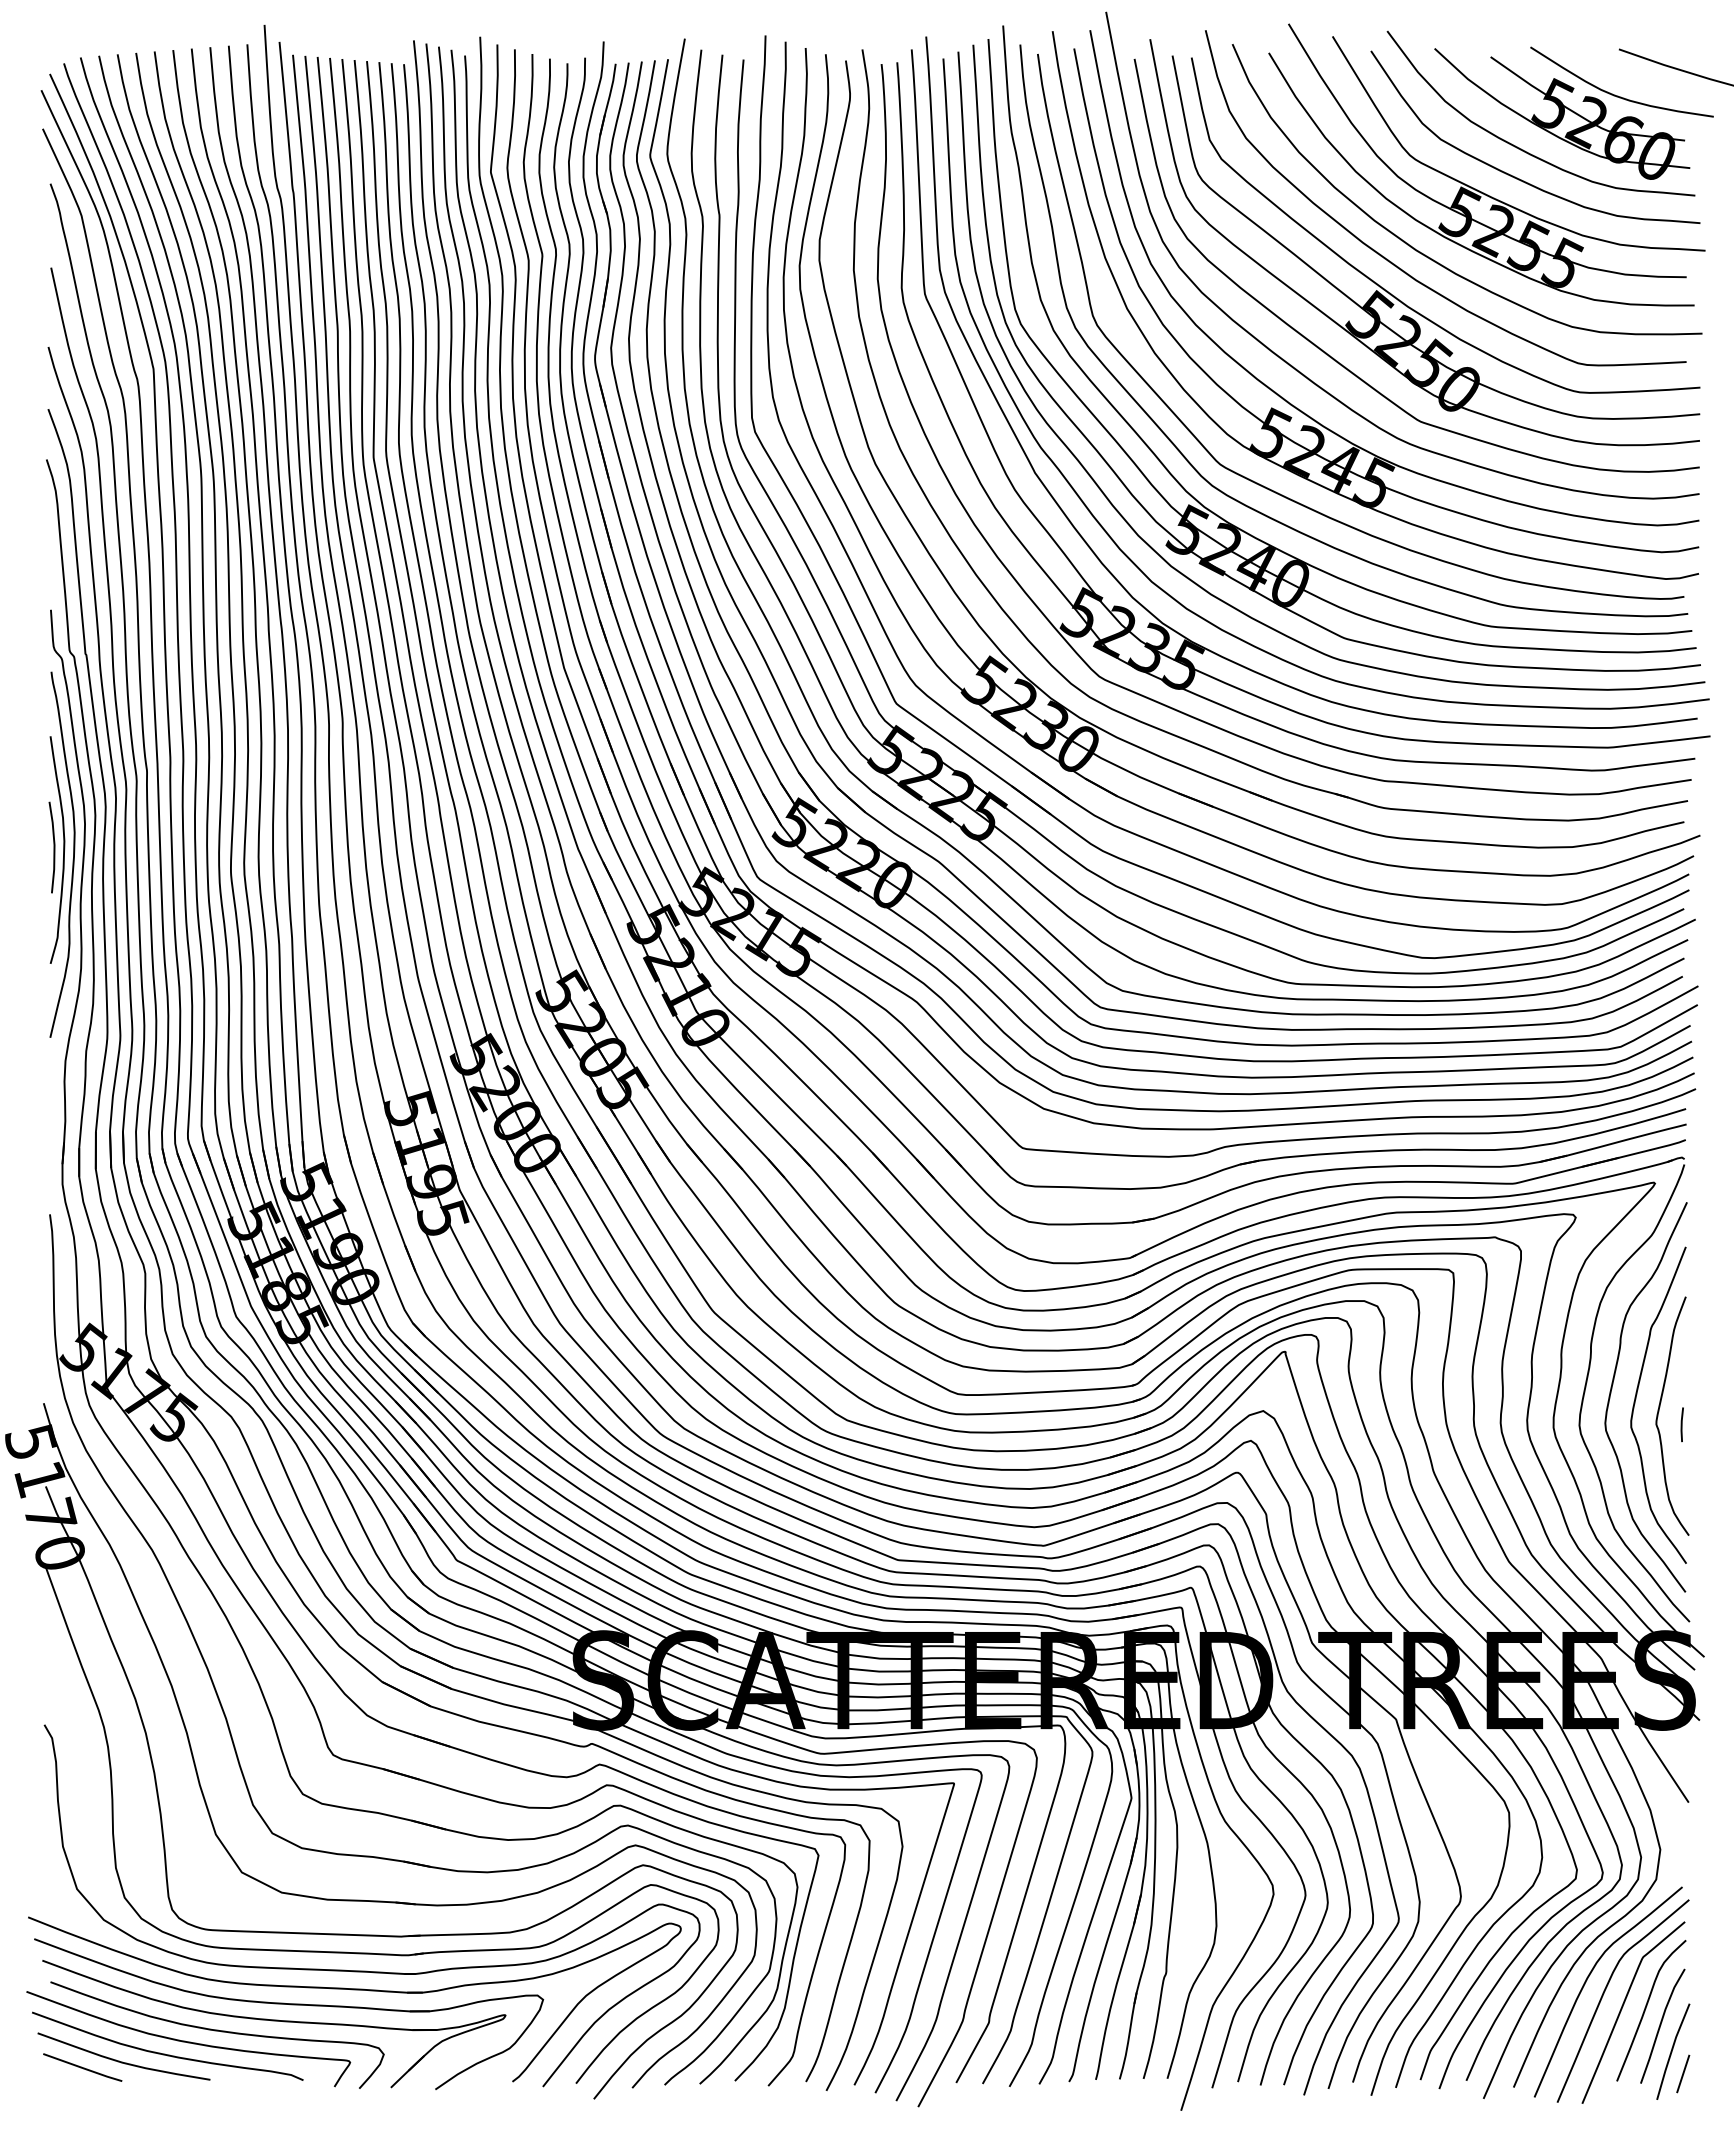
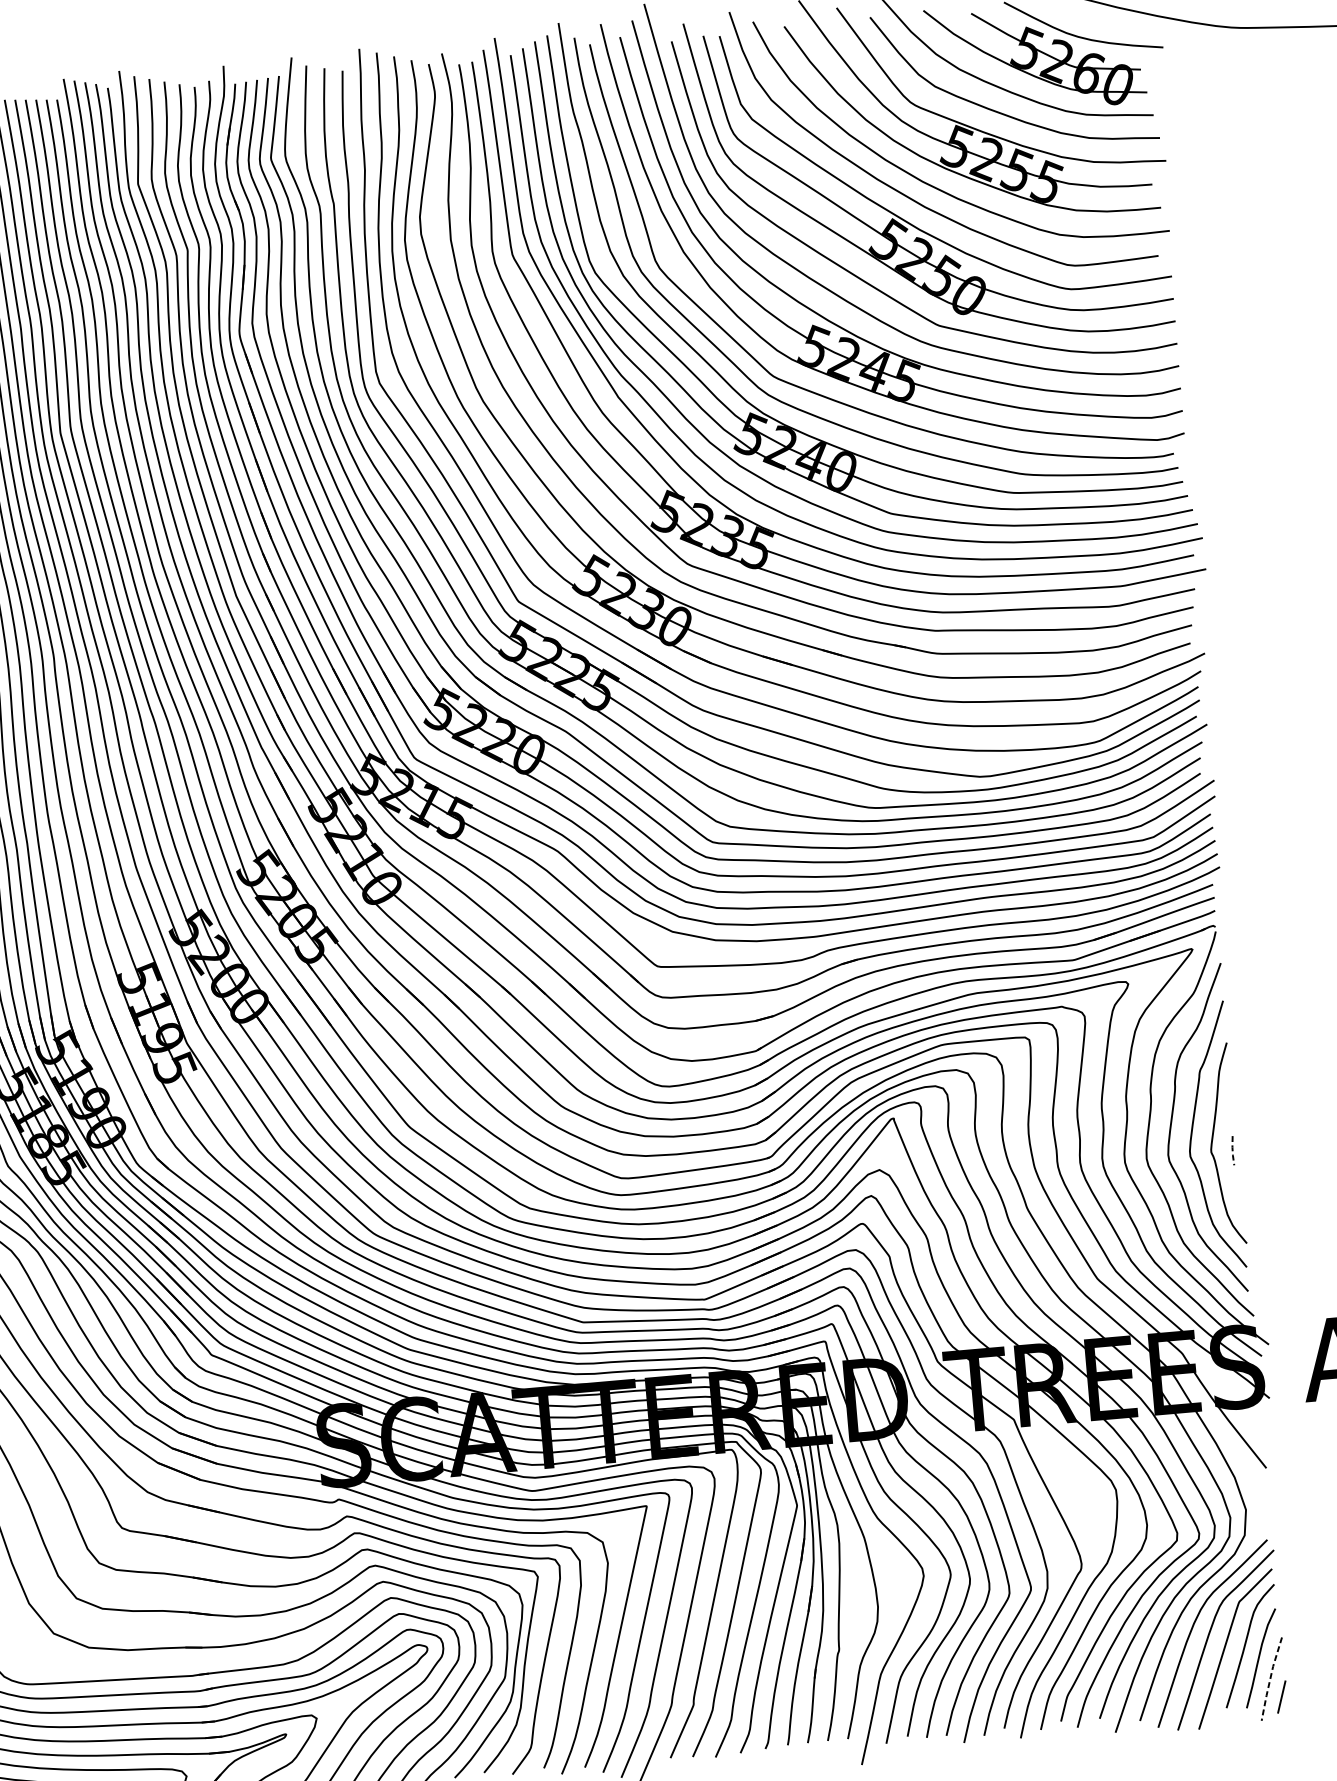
line: (1681, 1424) -> (1232, 1150), solid -> dashed
line: (1671, 2052) -> (1270, 1679), solid -> dashed

